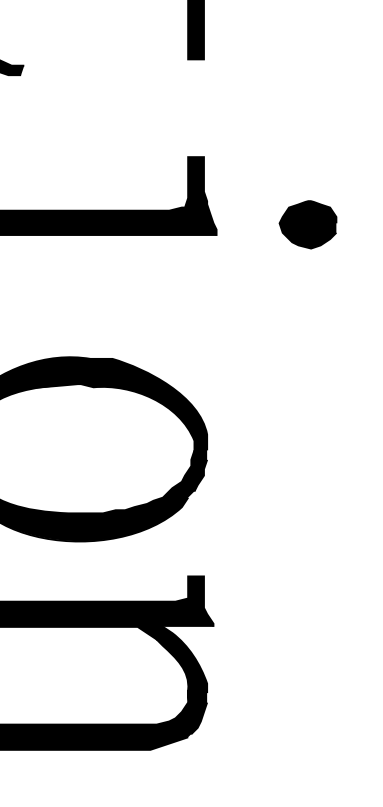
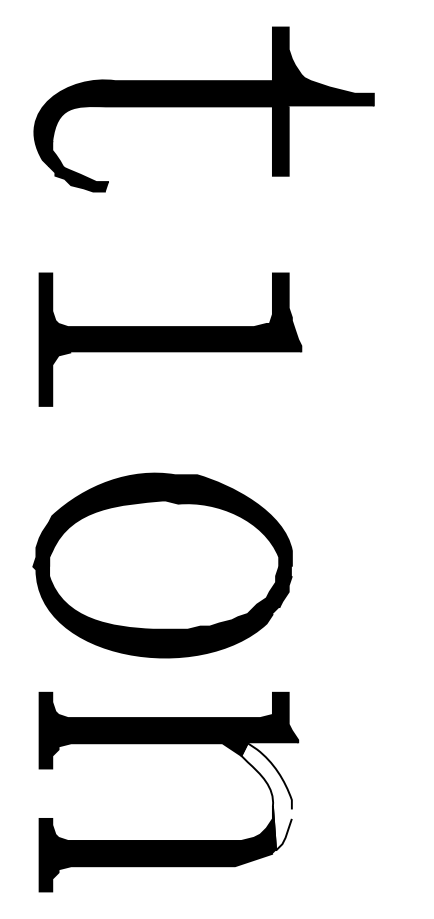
part: (307, 224) -> (392, 340), removed
fill: (181, 680) -> (266, 796), removed

